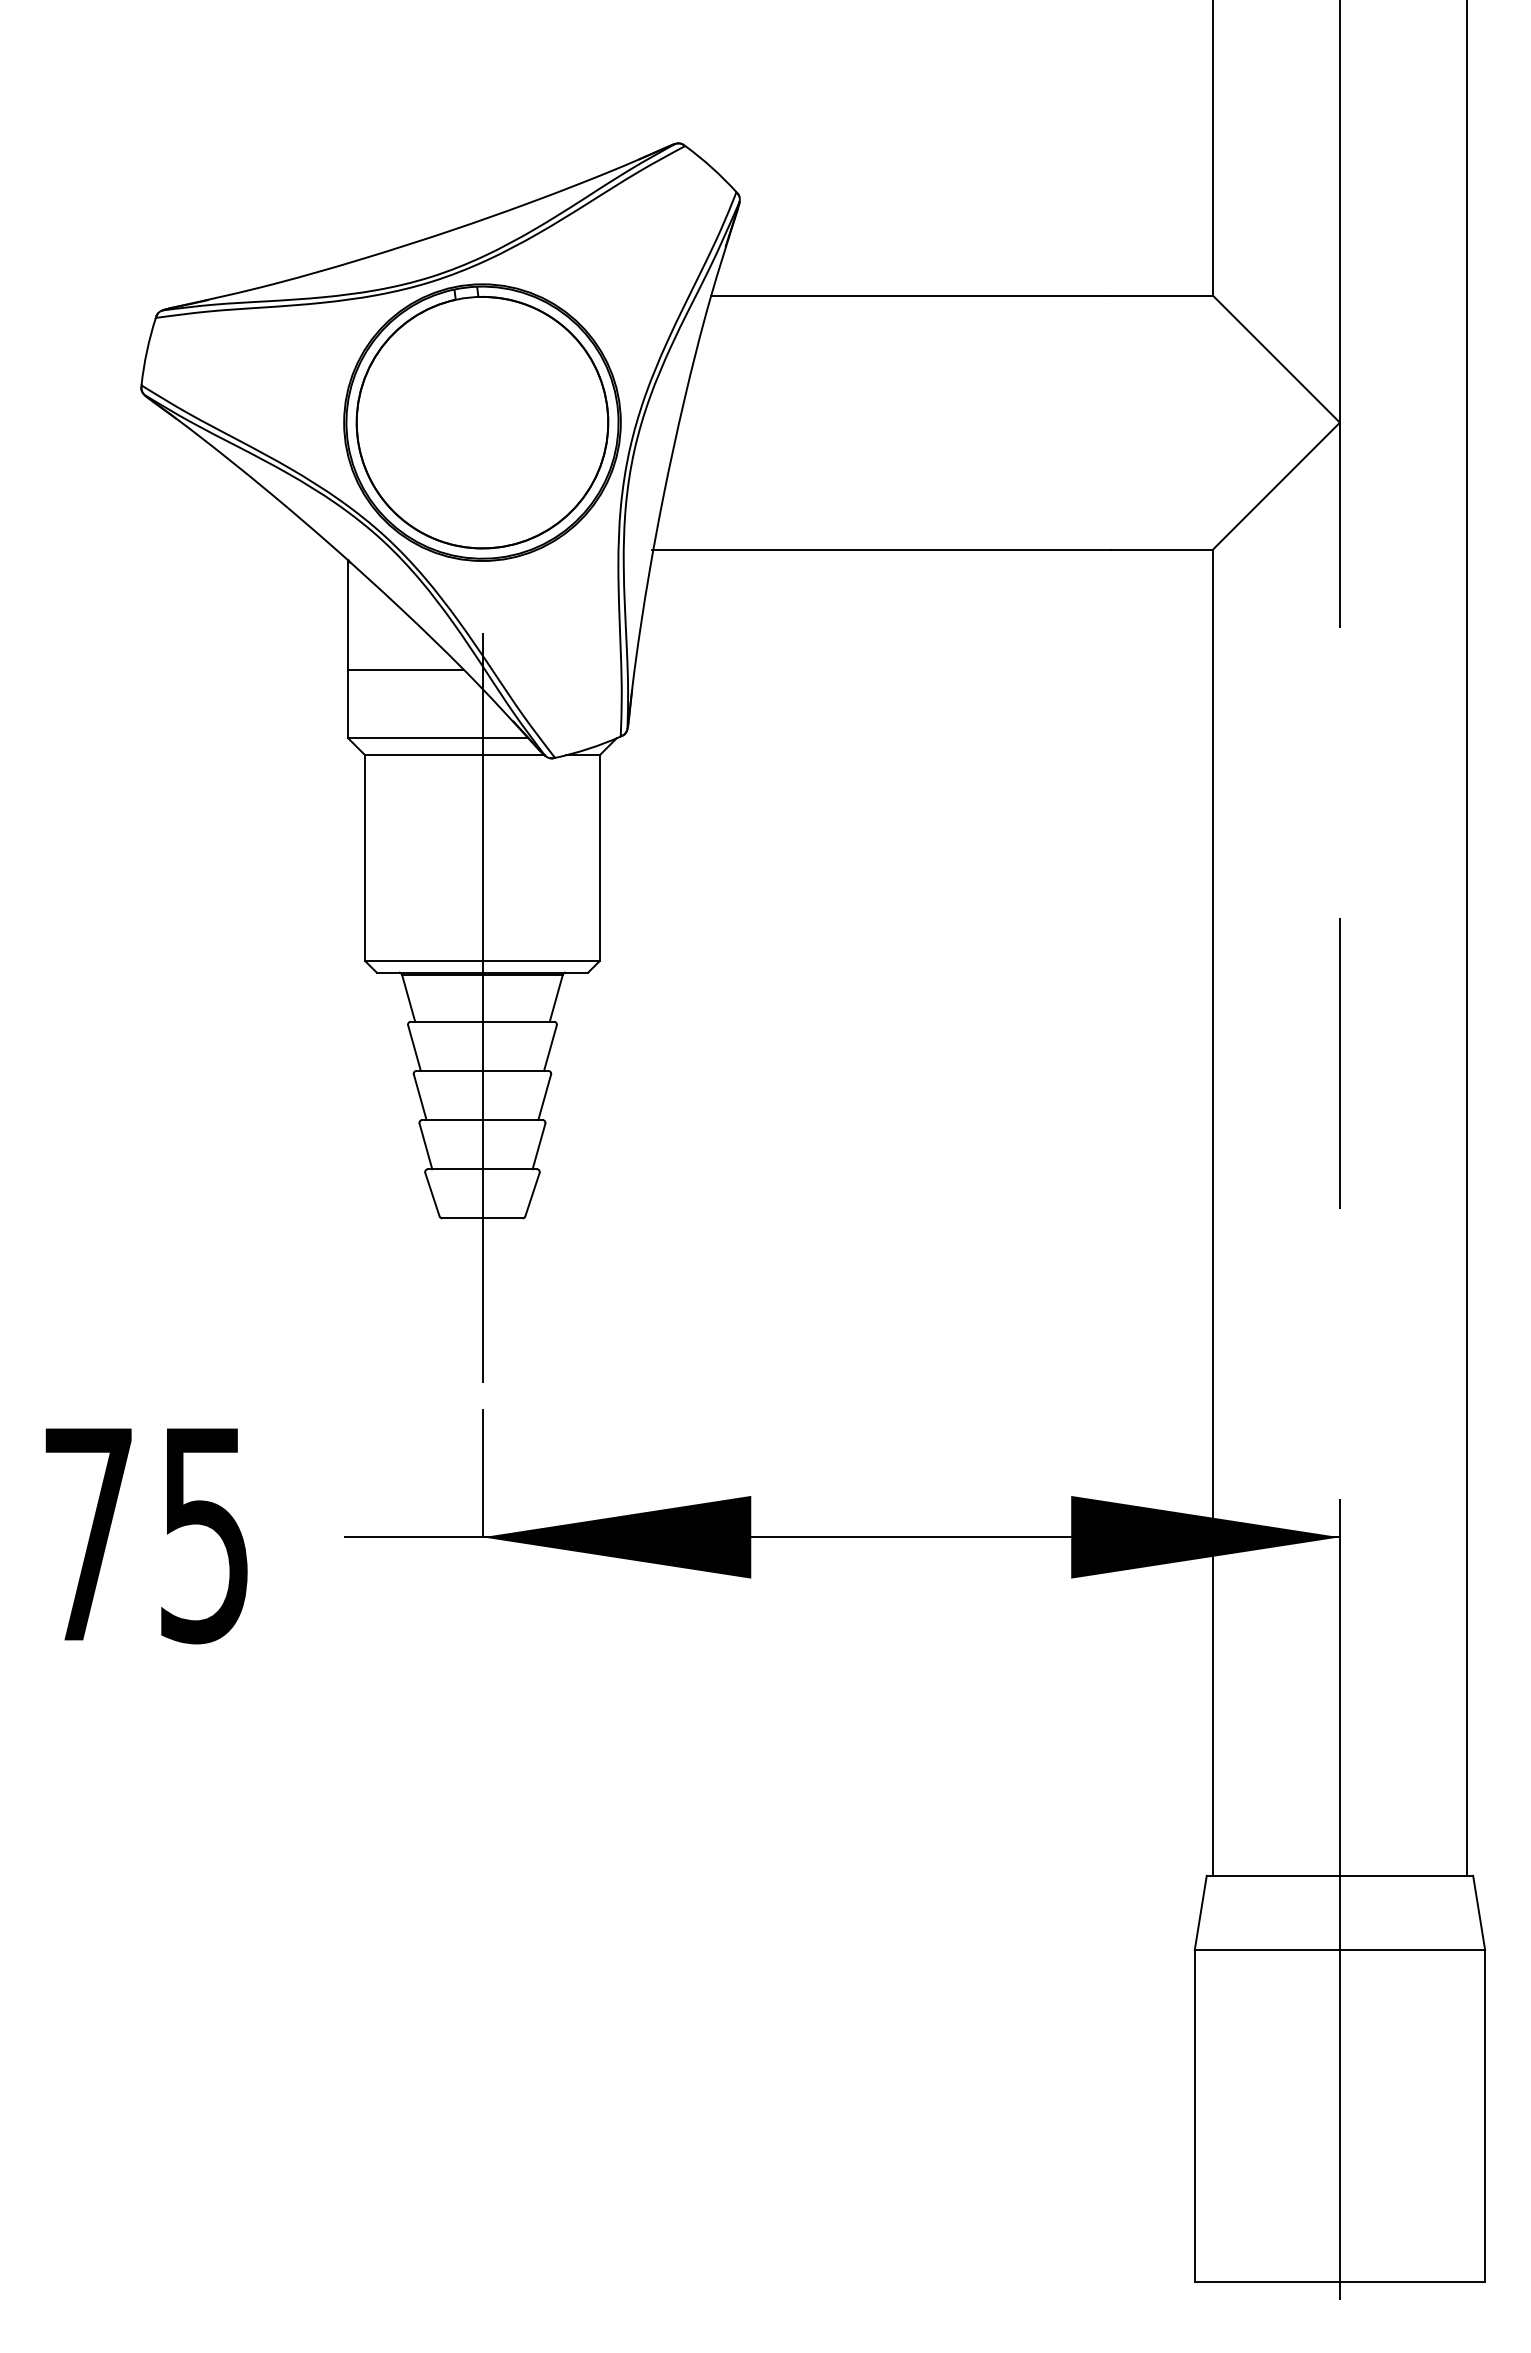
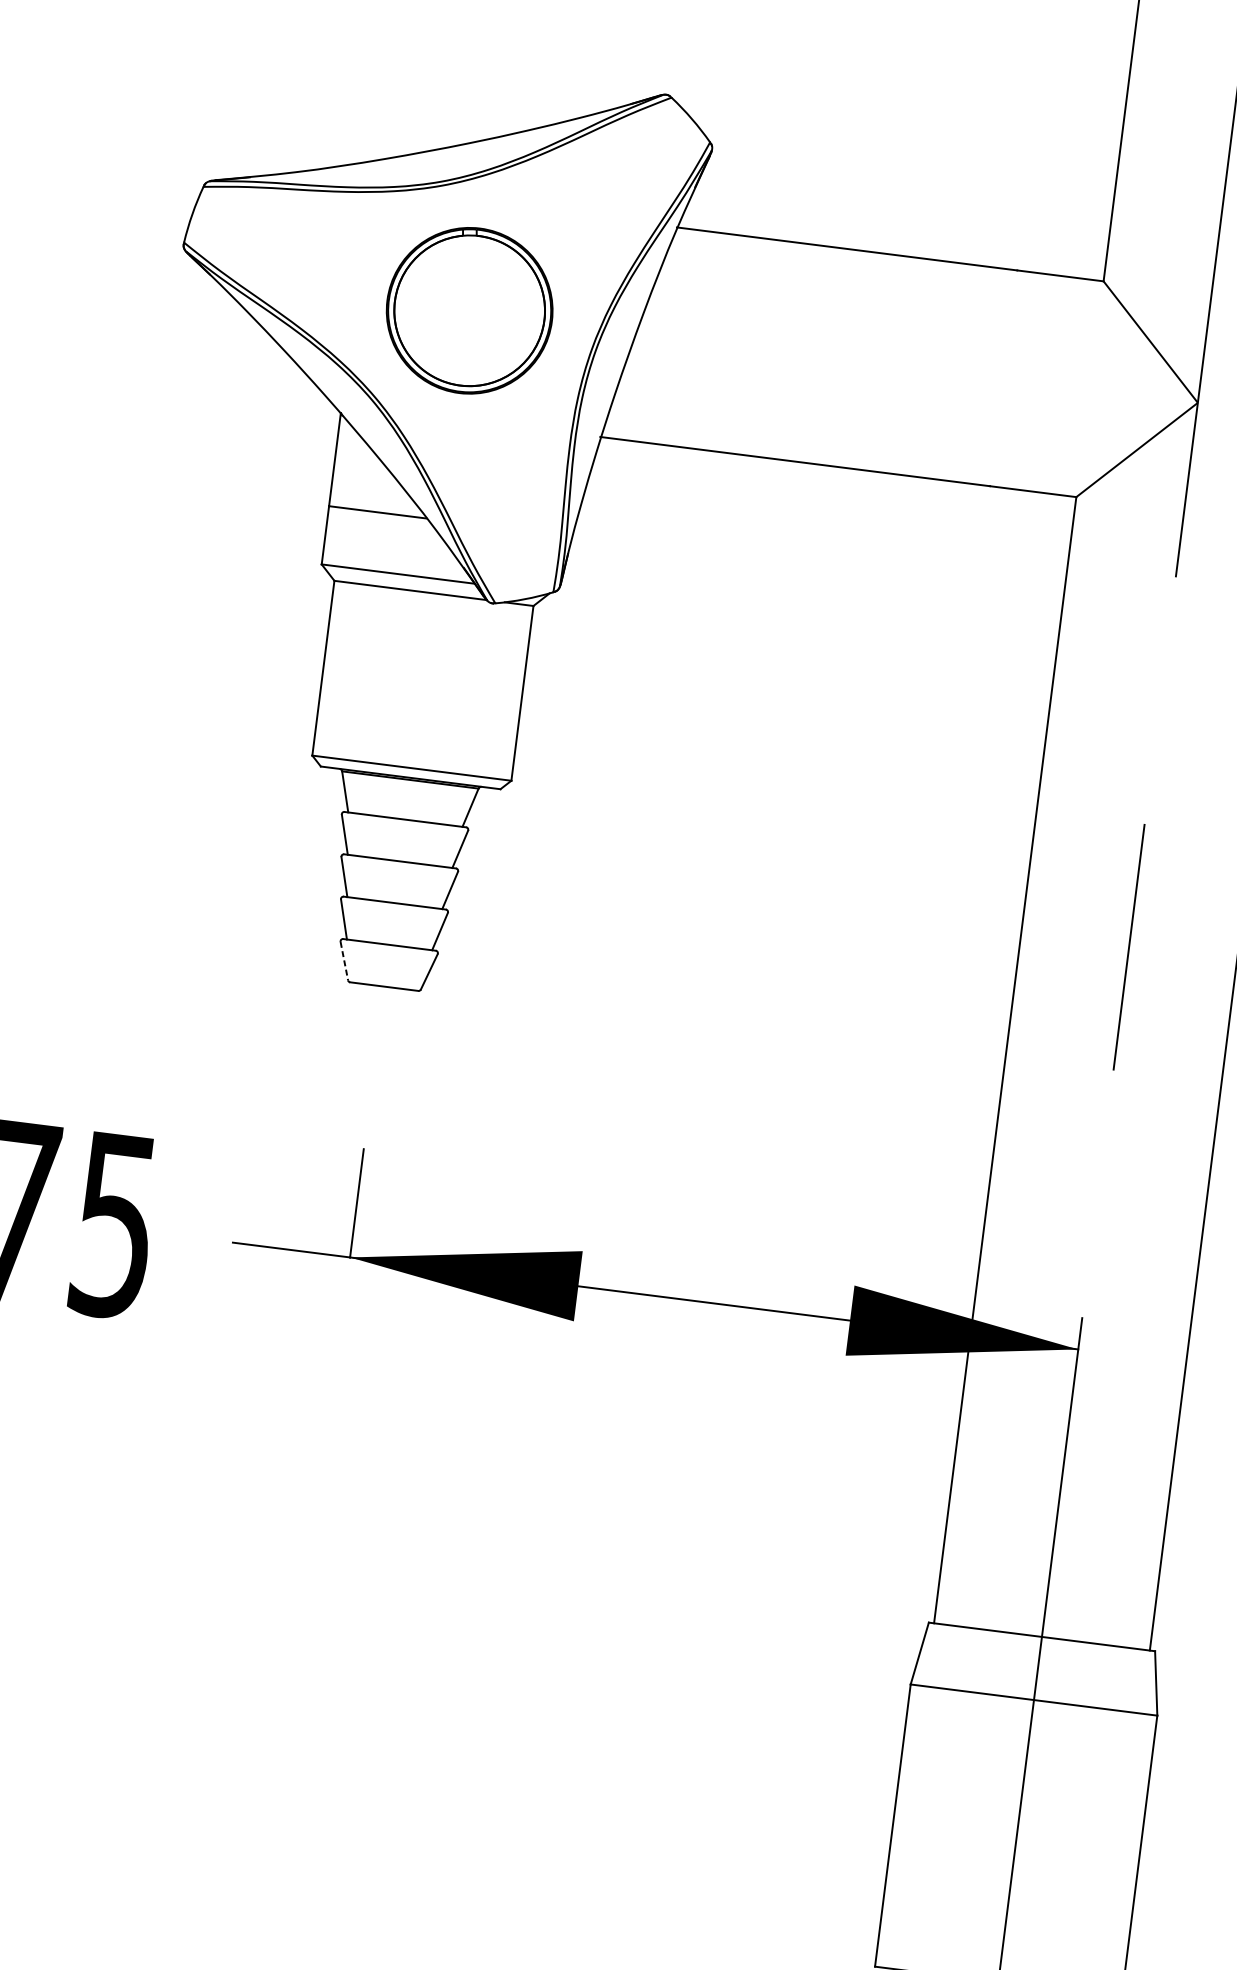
part: (482, 422) -> (469, 310), size x0.7
line: (482, 1008) -> (406, 808), removed
line: (432, 1194) -> (344, 960), solid -> dashed

